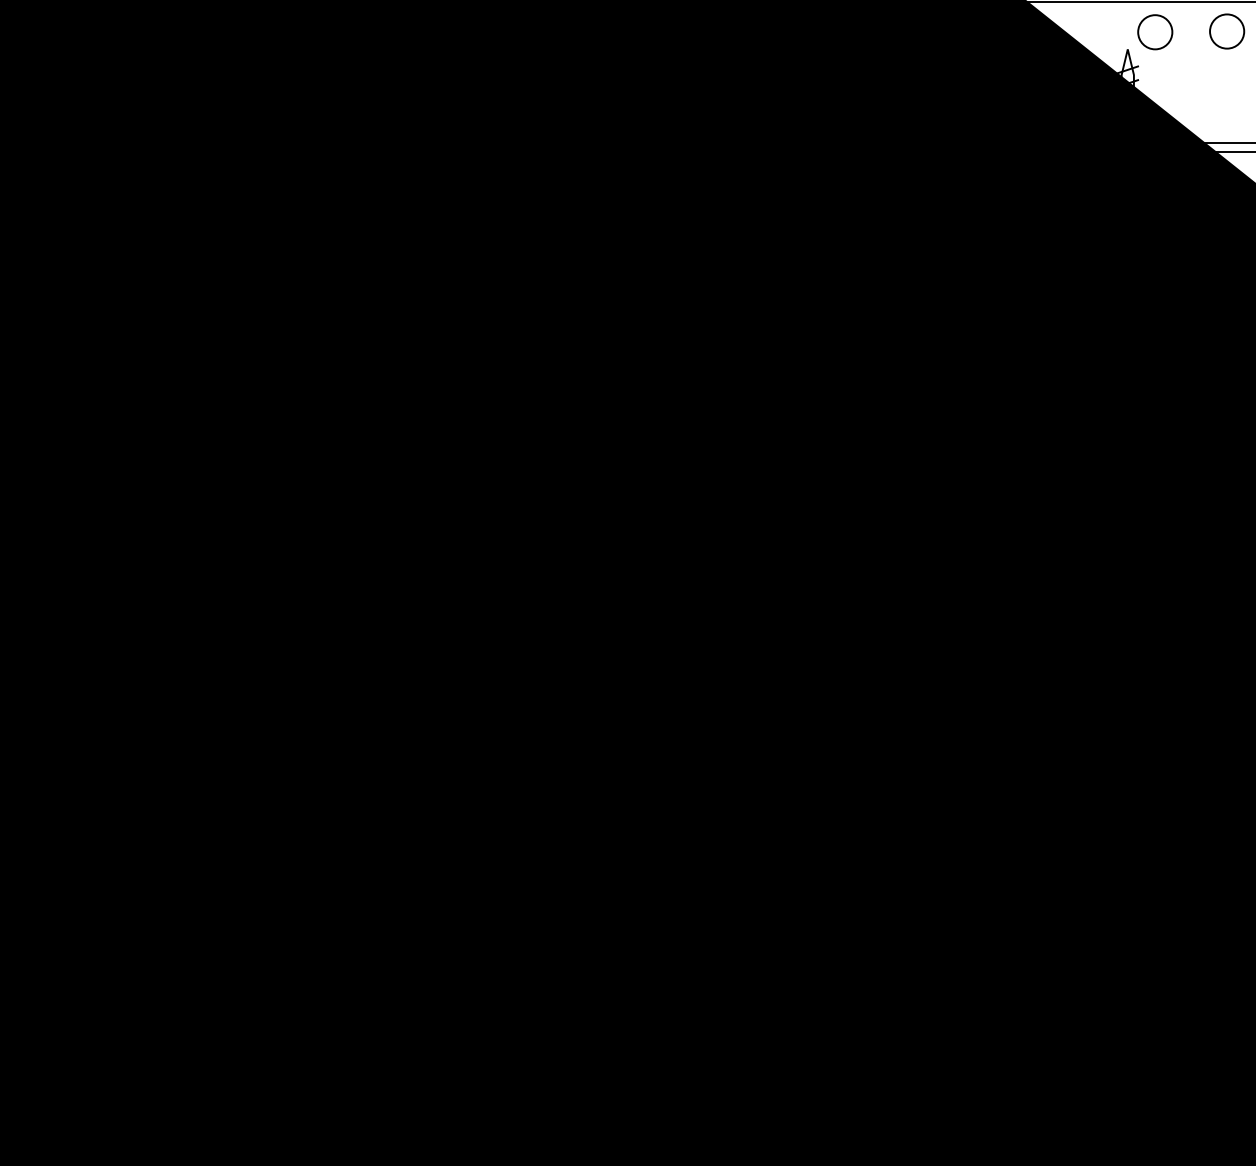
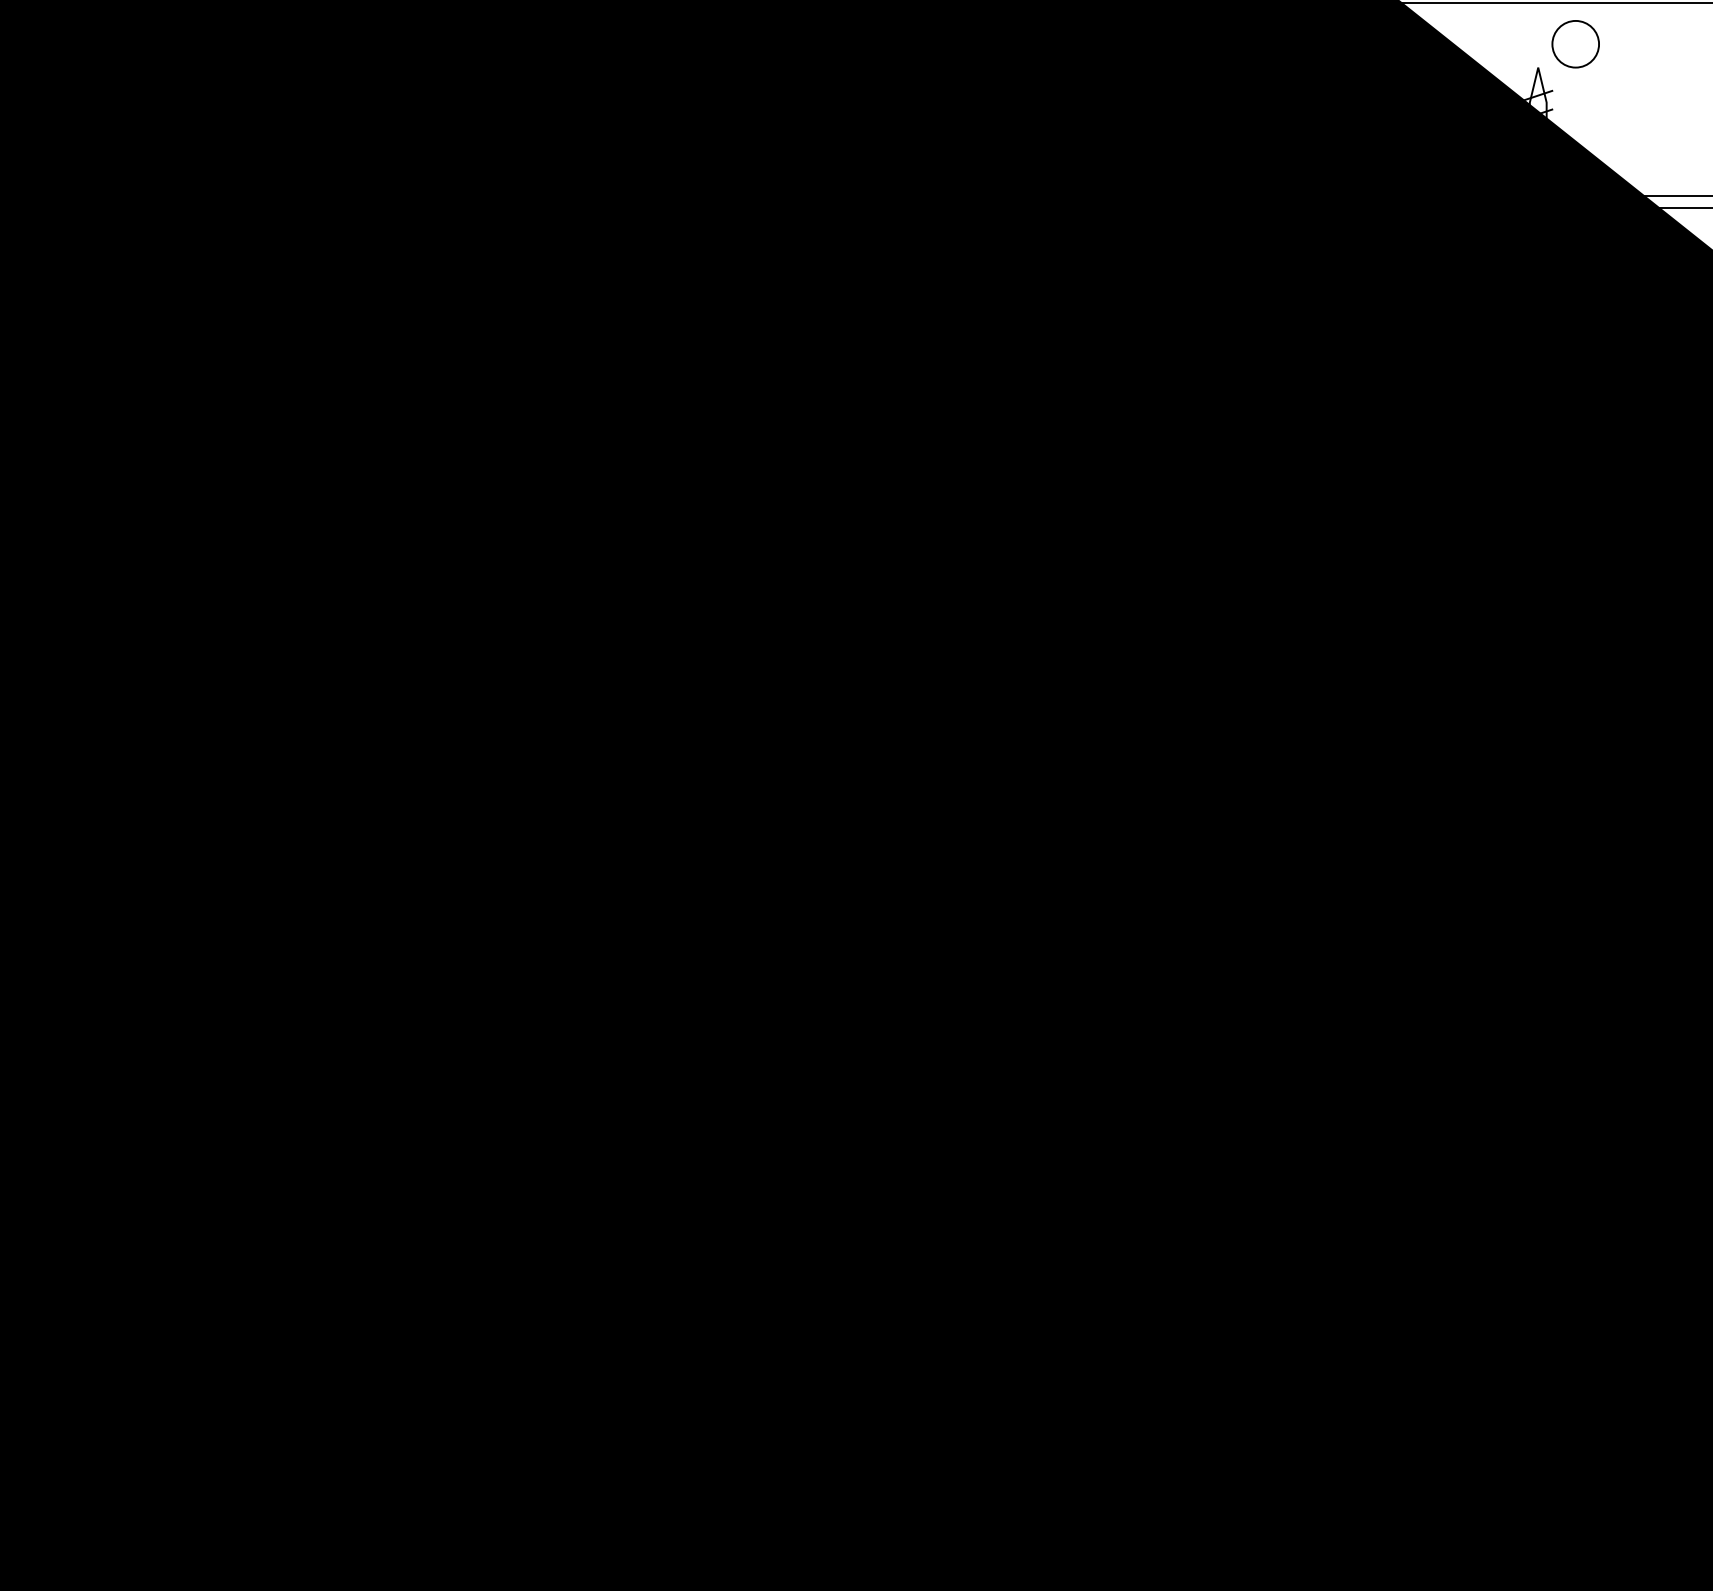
circle: (1226, 31) -> (1673, 43), removed

